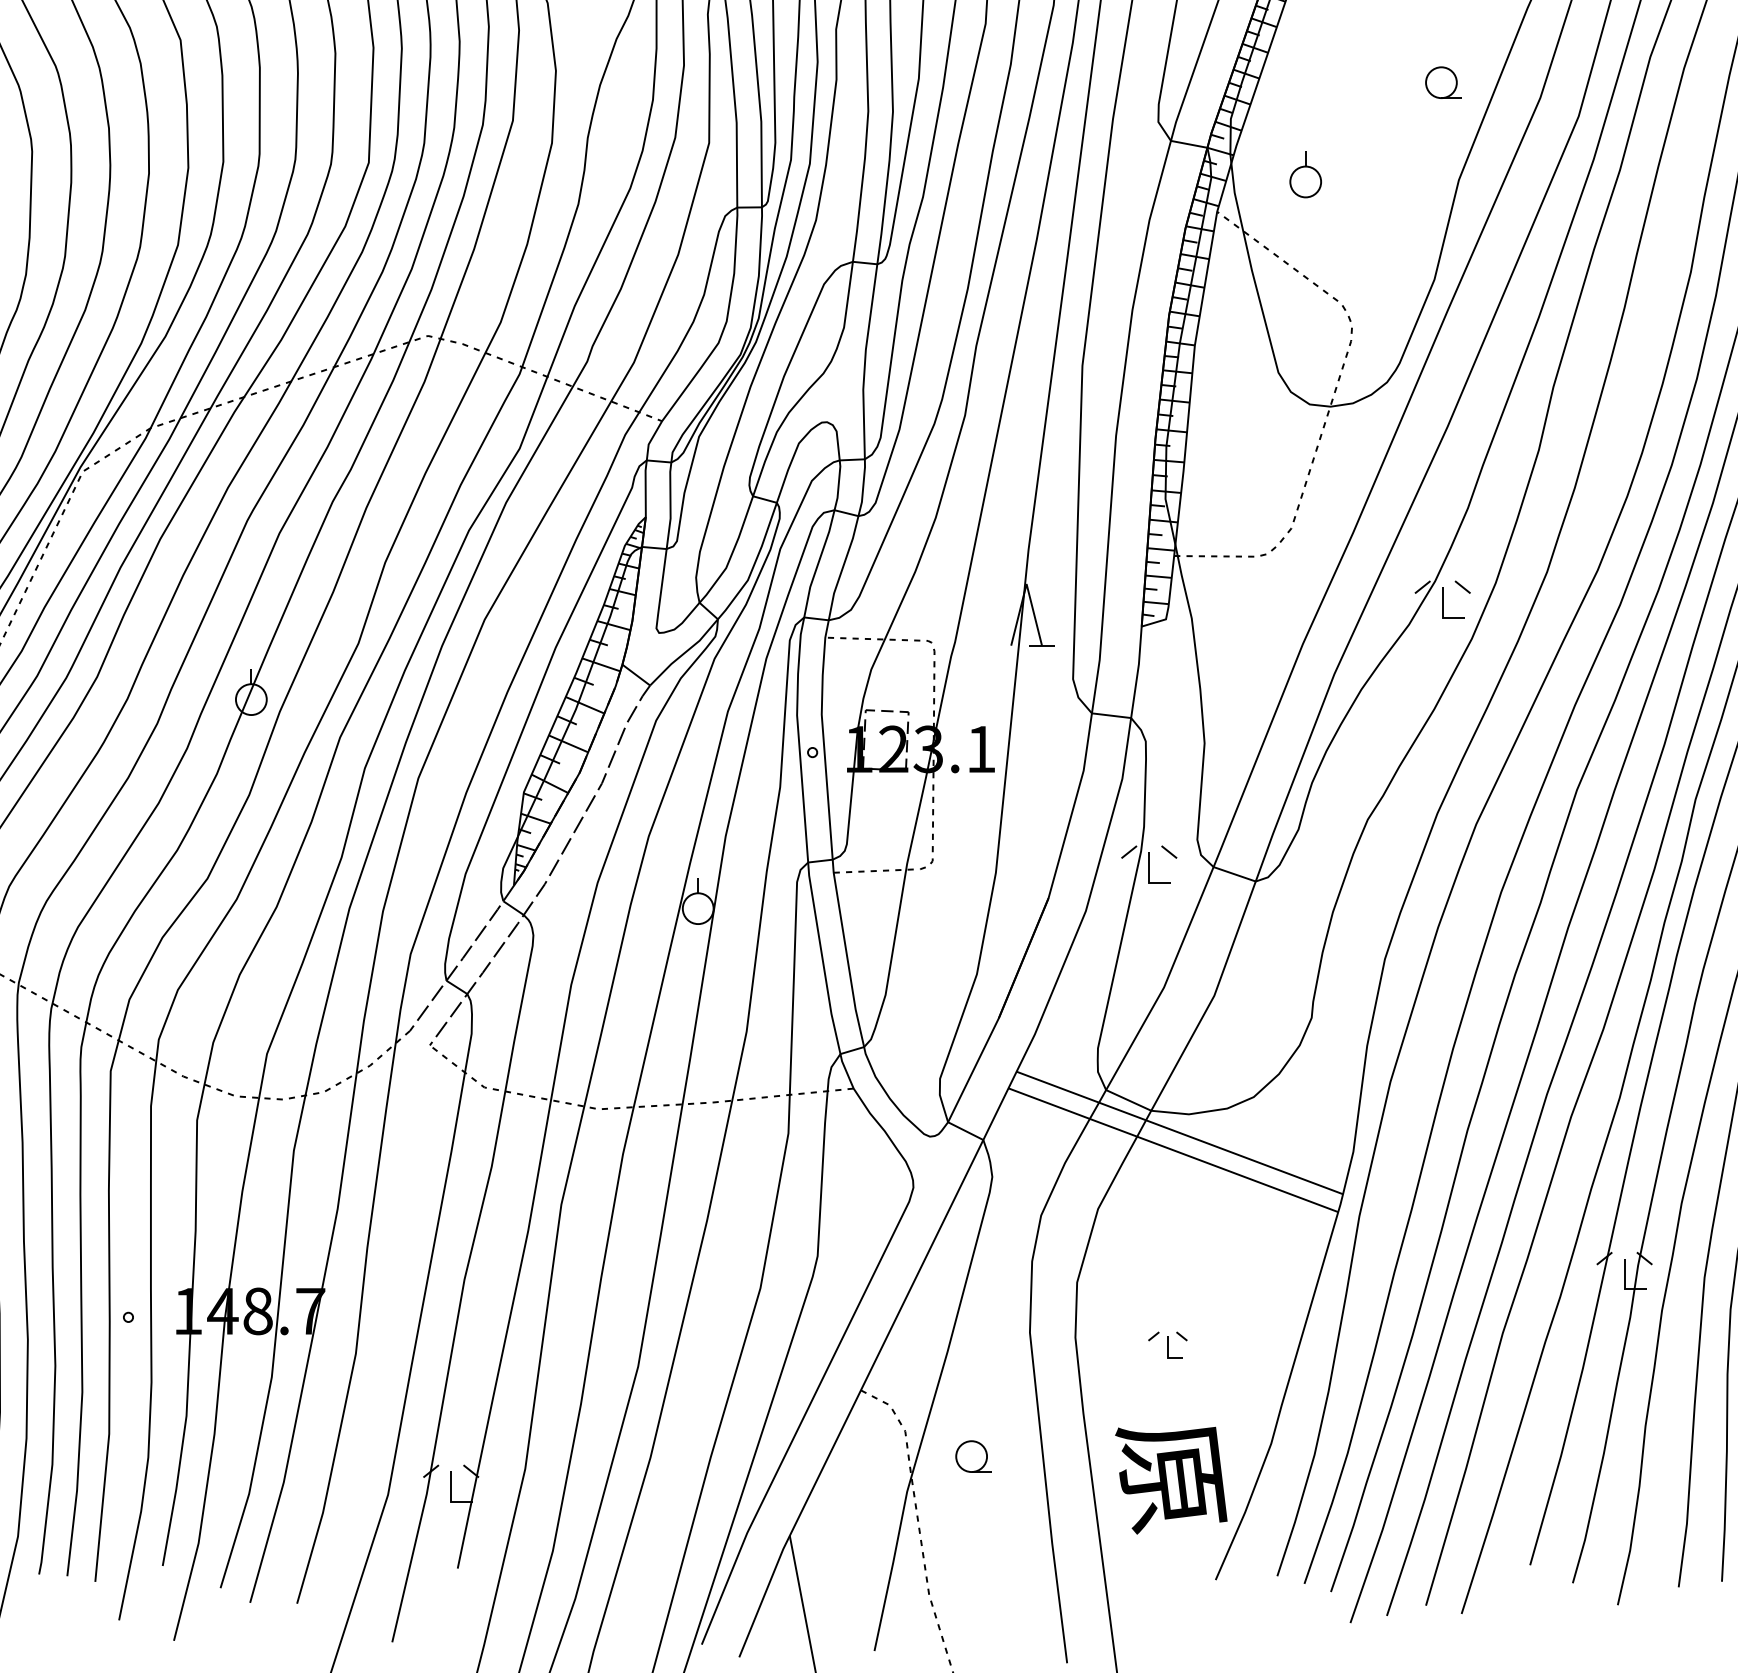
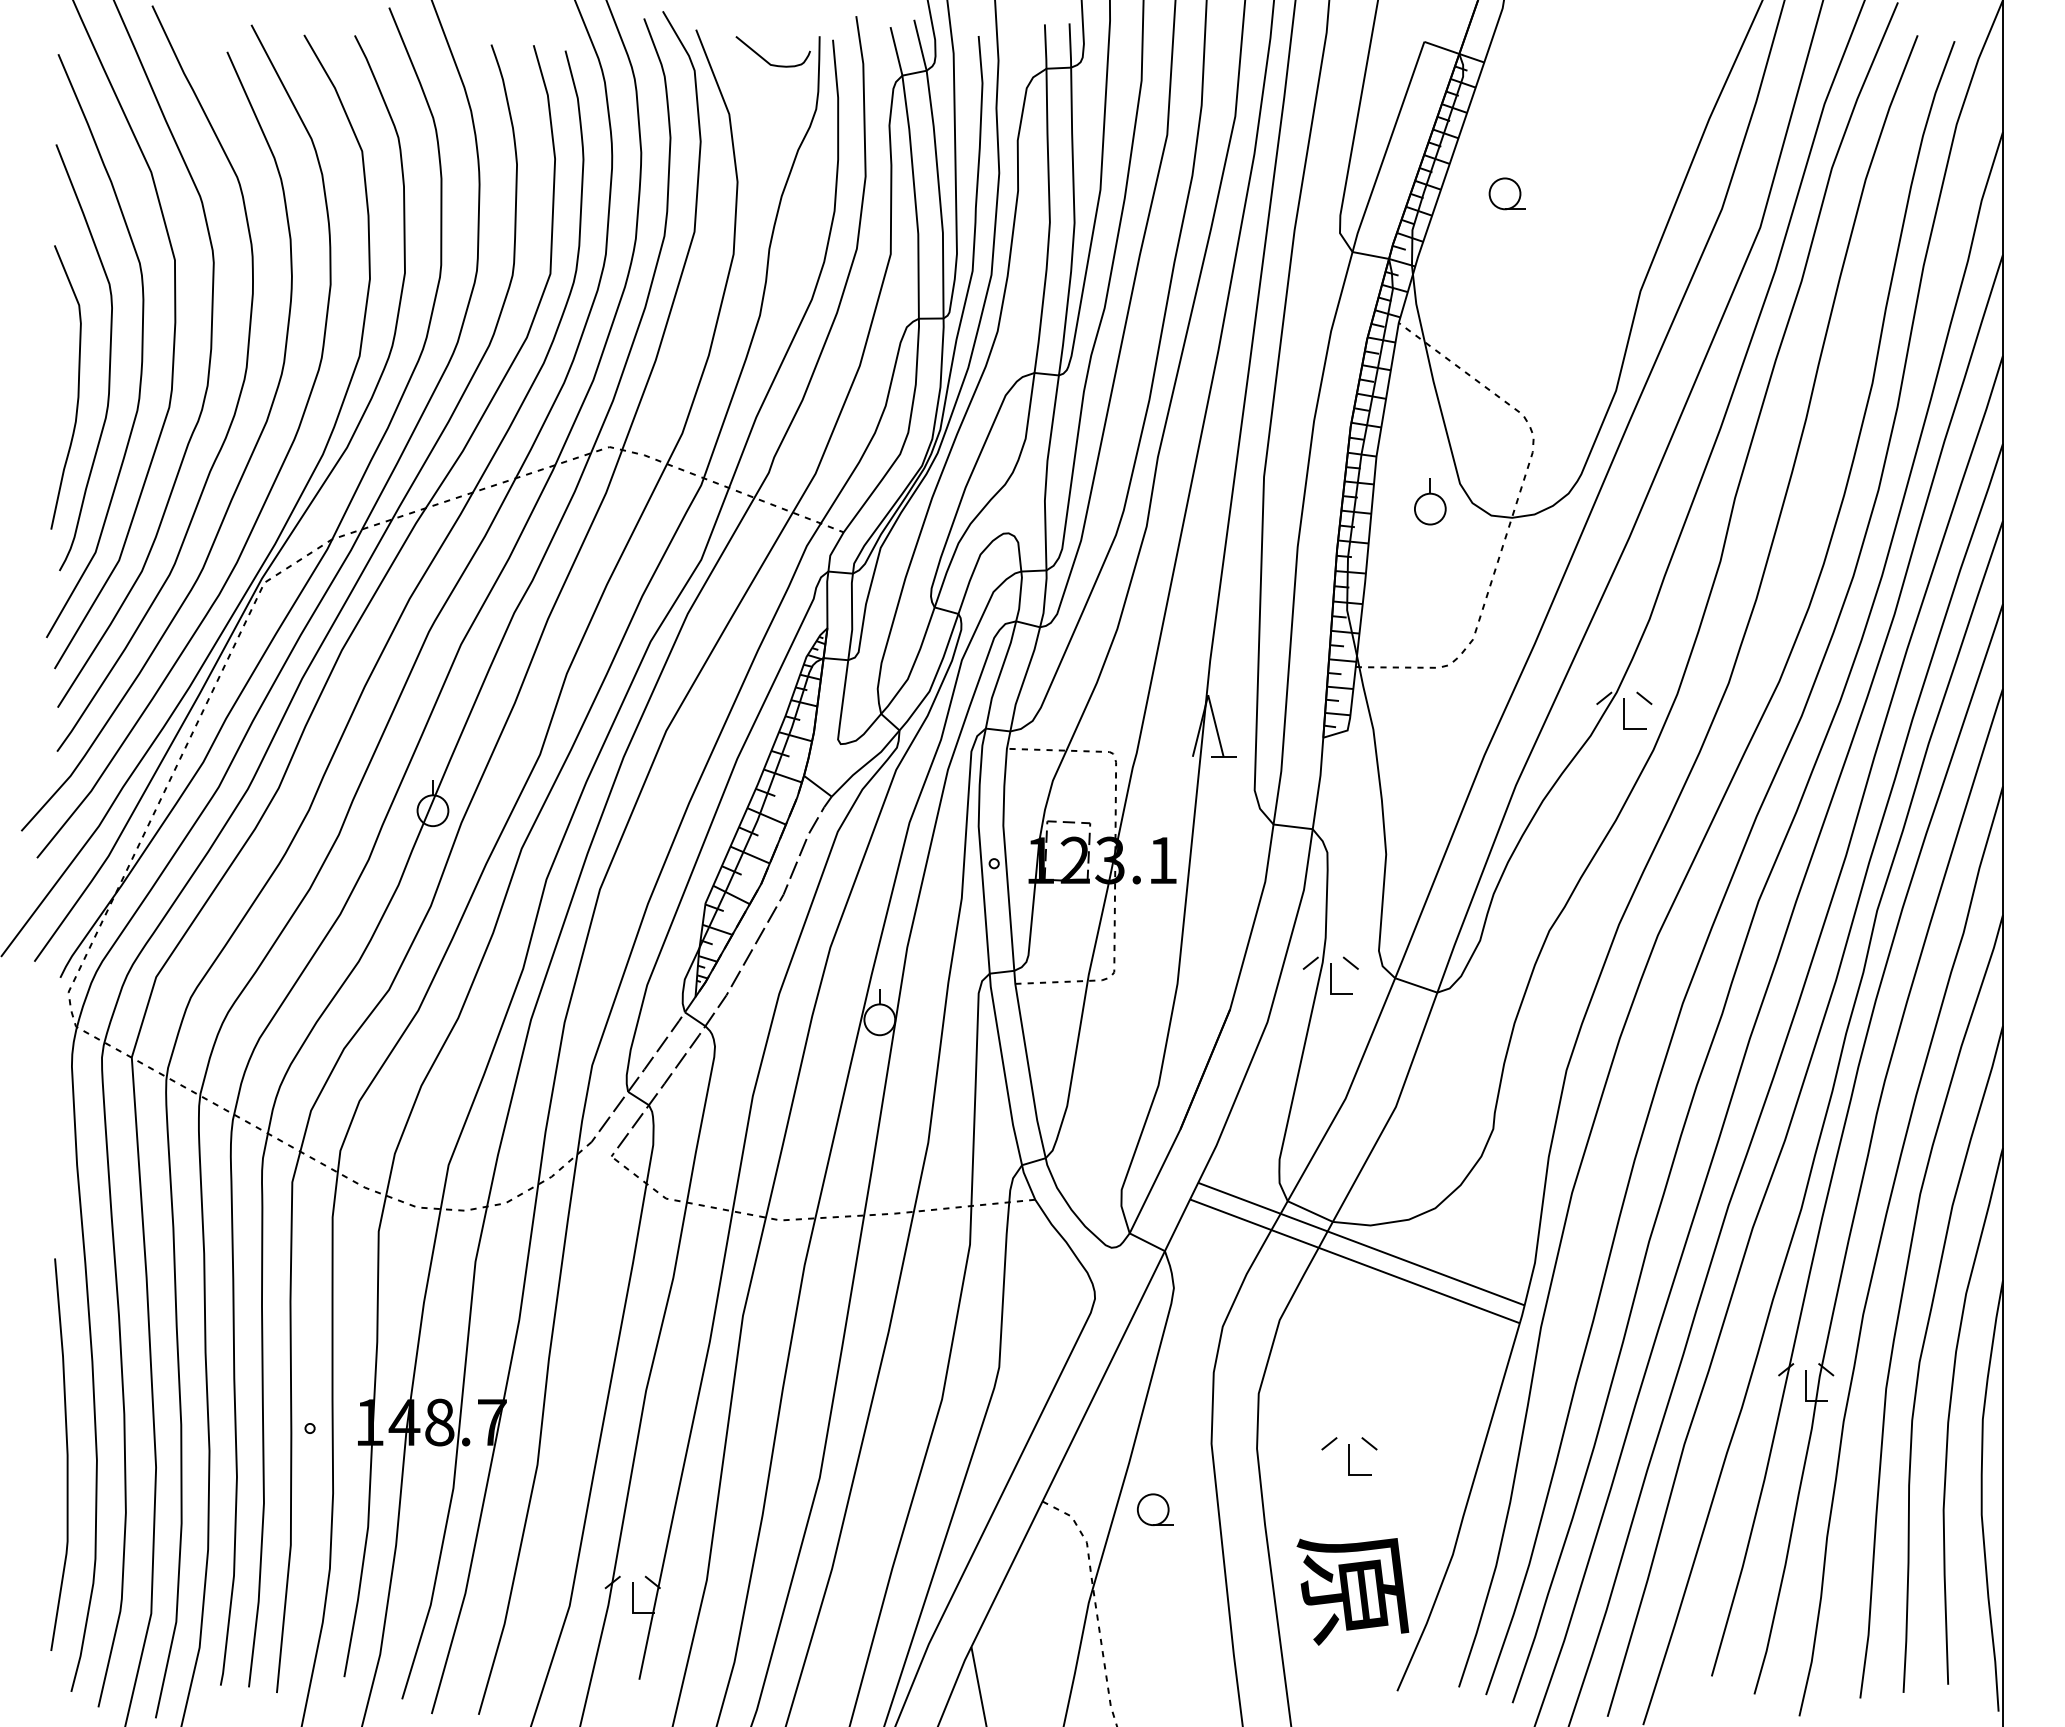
part: (1442, 82) -> (1506, 193), moved
part: (1305, 174) -> (1430, 501), moved
part: (1167, 1345) -> (1349, 1456), size x1.43
part: (973, 1456) -> (1155, 1509), moved

